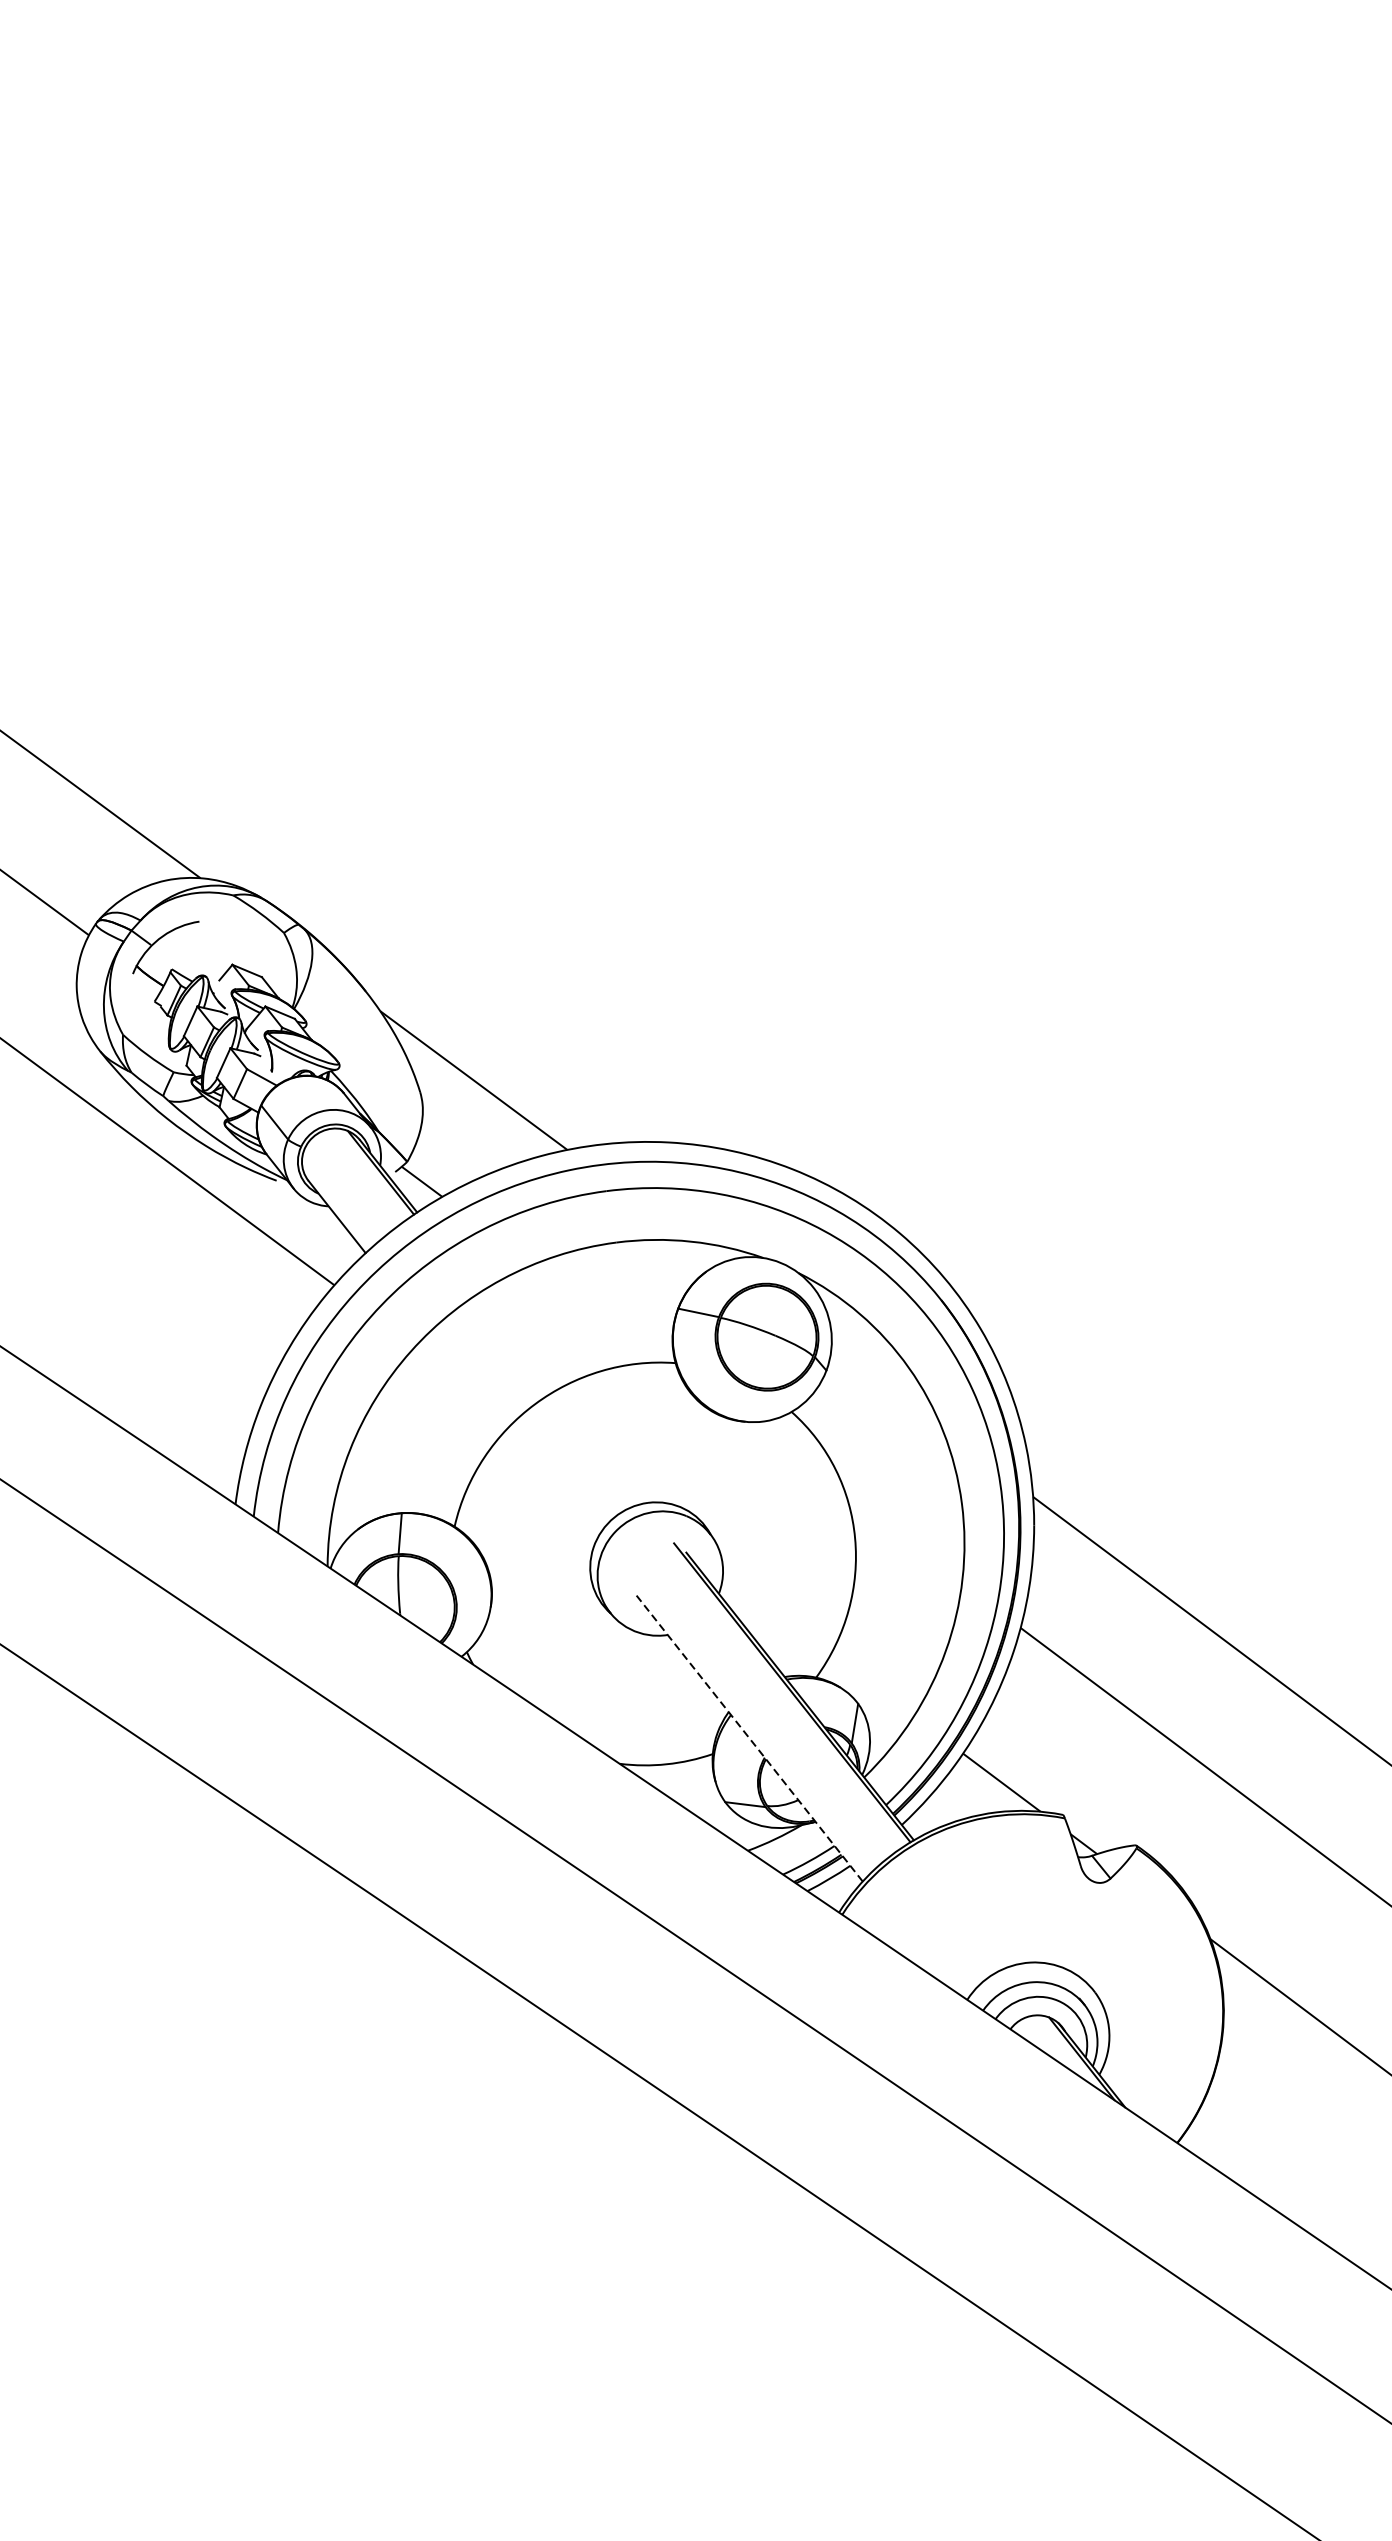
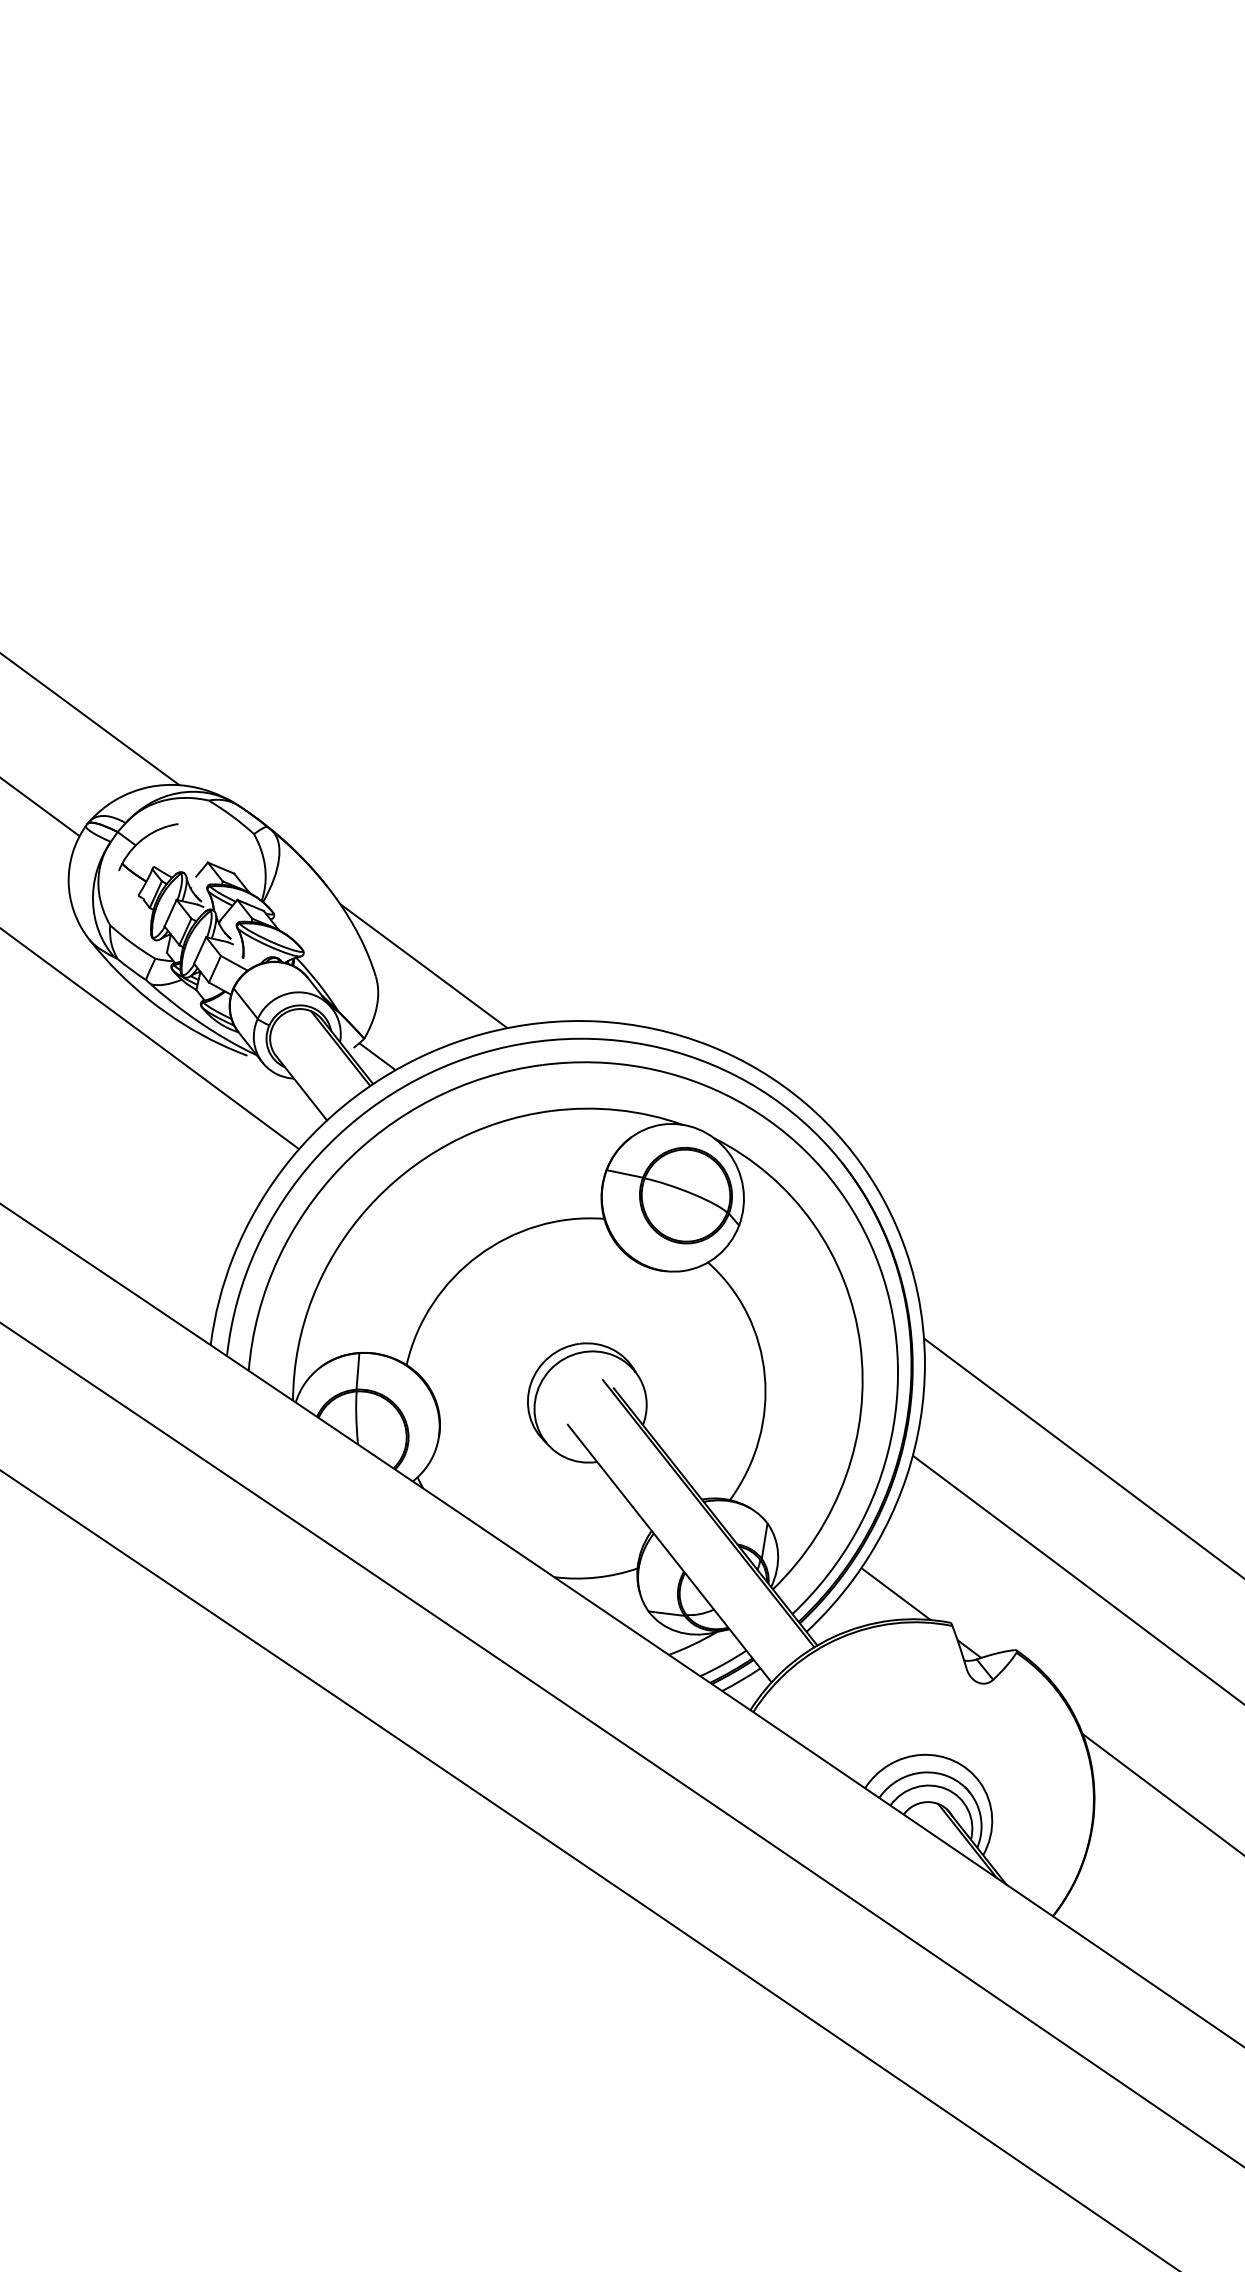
line: (748, 1737) -> (669, 1553), dashed -> solid

